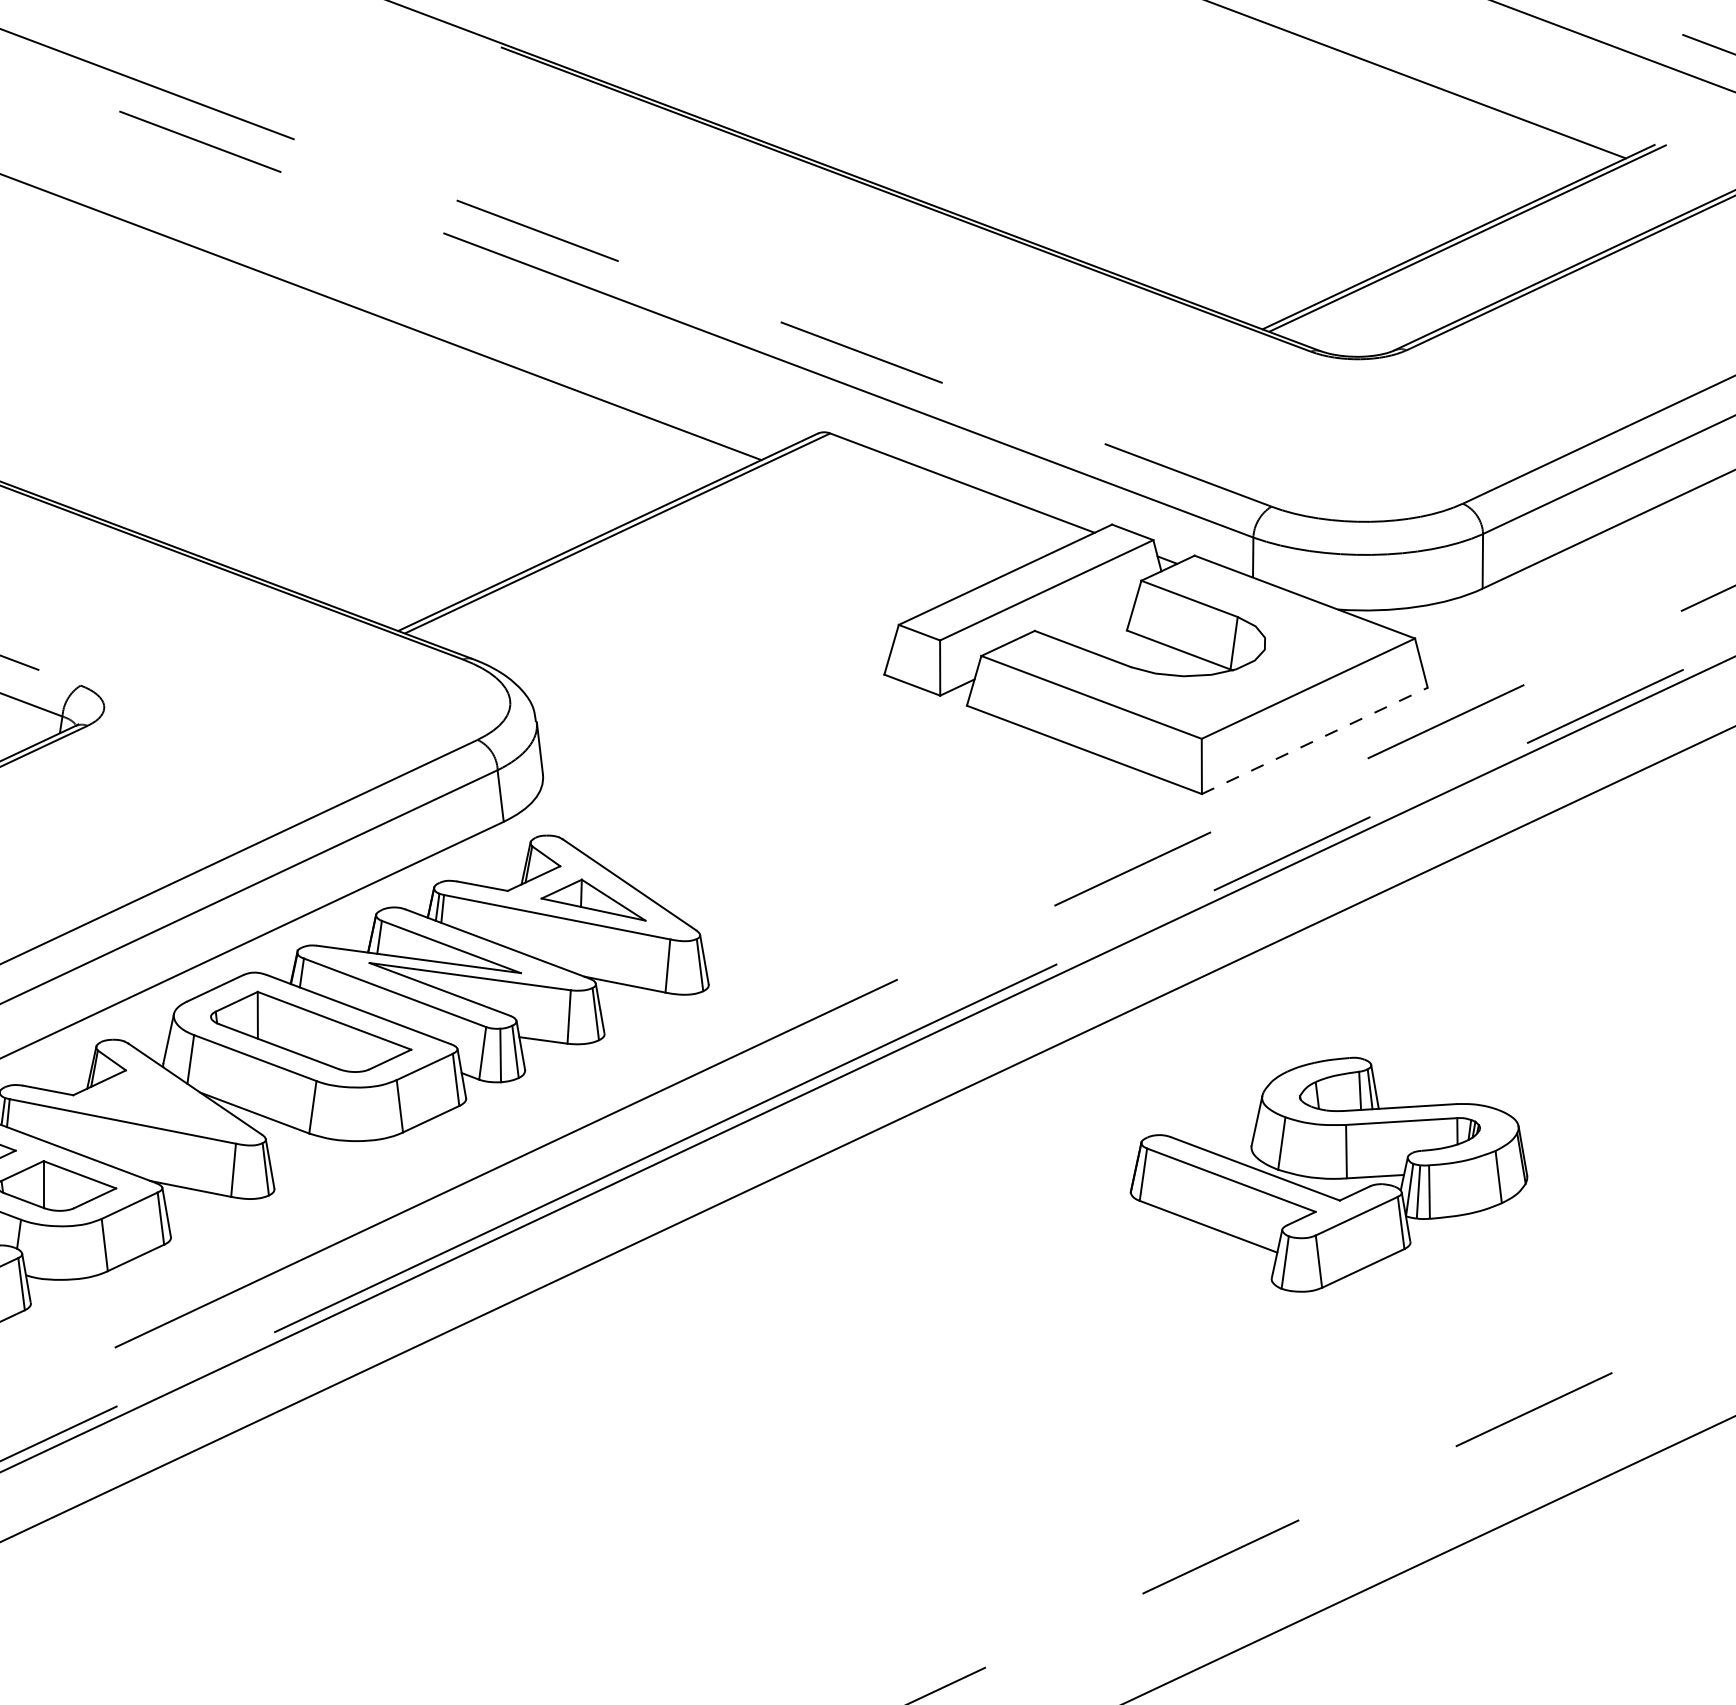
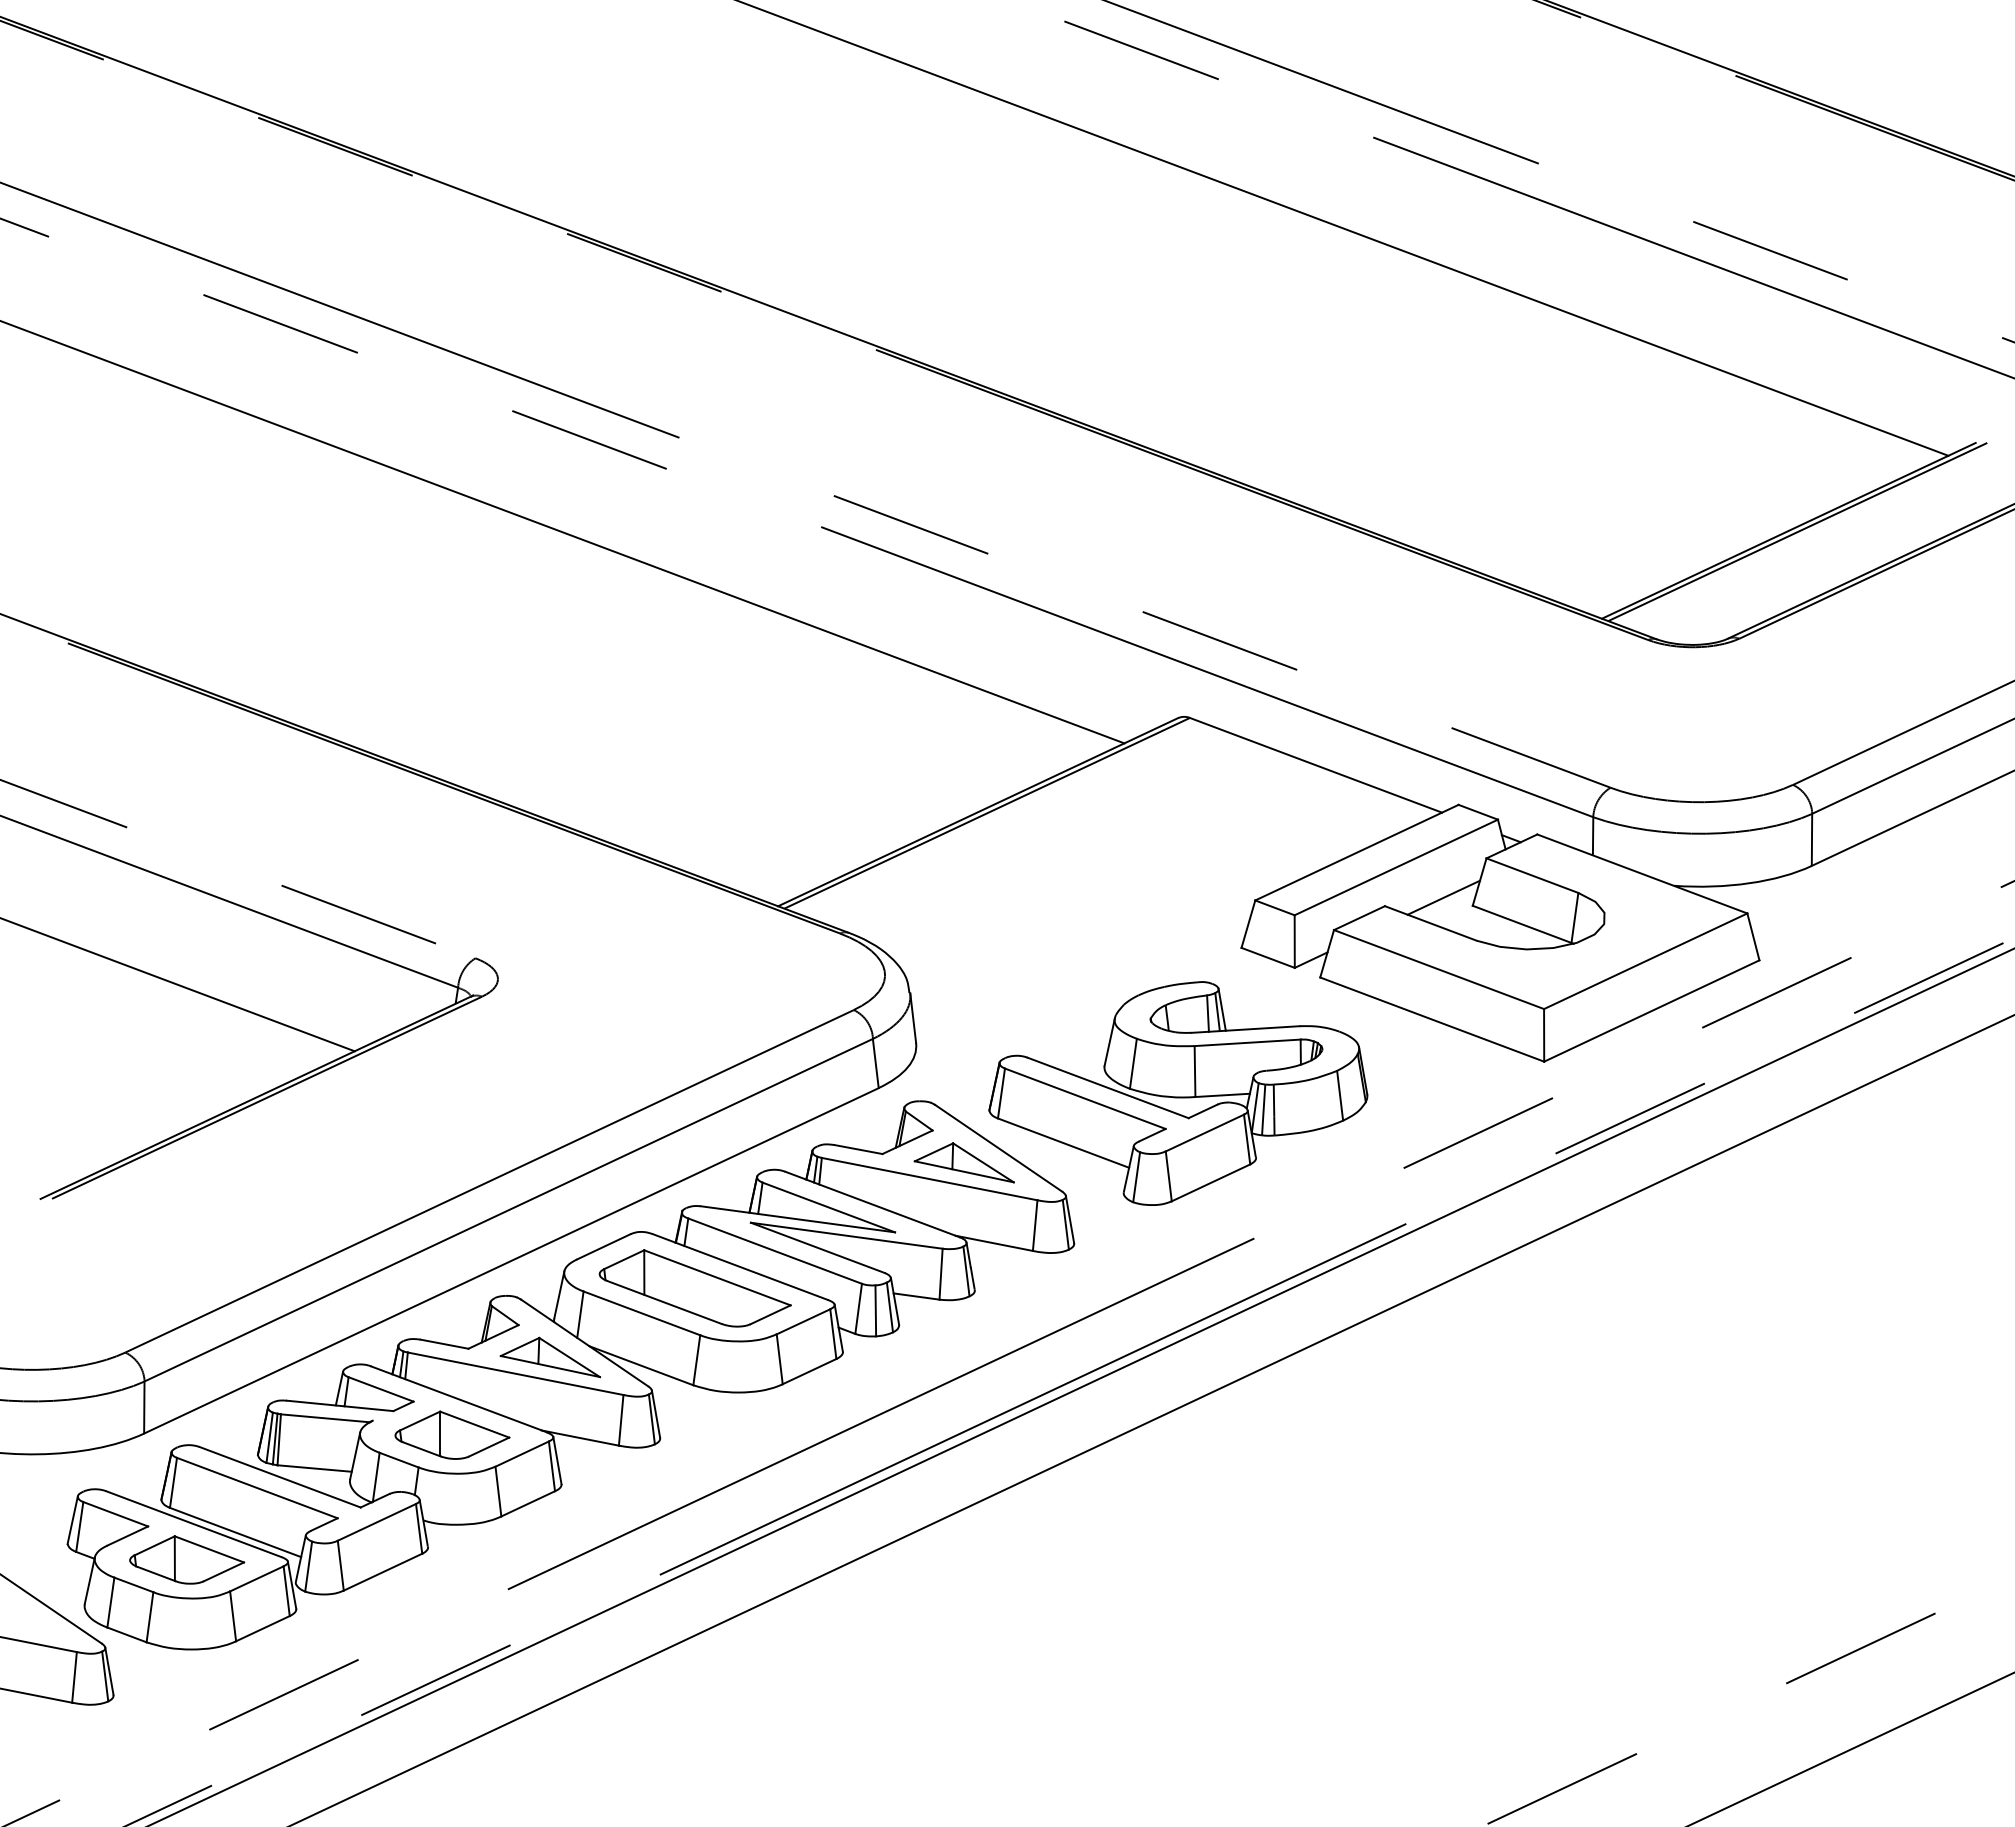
line: (1096, 621) -> (1443, 897), added
line: (1314, 741) -> (1651, 1011), dashed -> solid
part: (158, 1104) -> (549, 1357), added
part: (1329, 1174) -> (1178, 1093), moved

